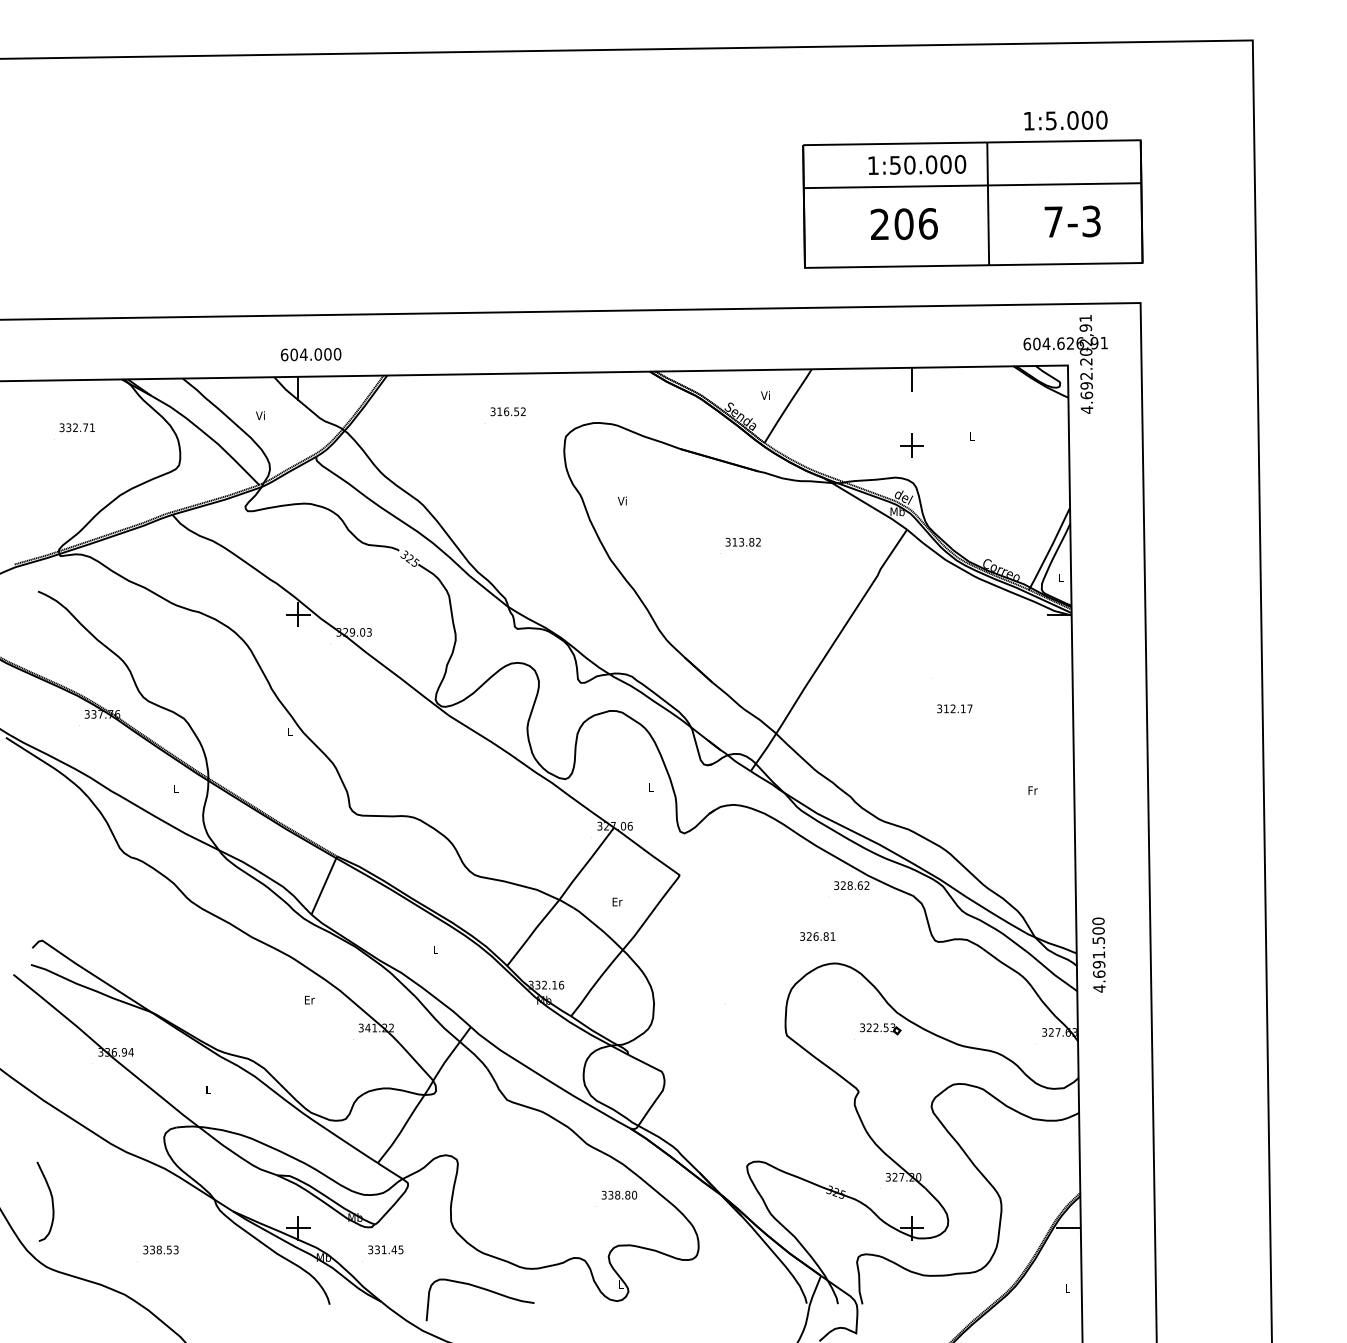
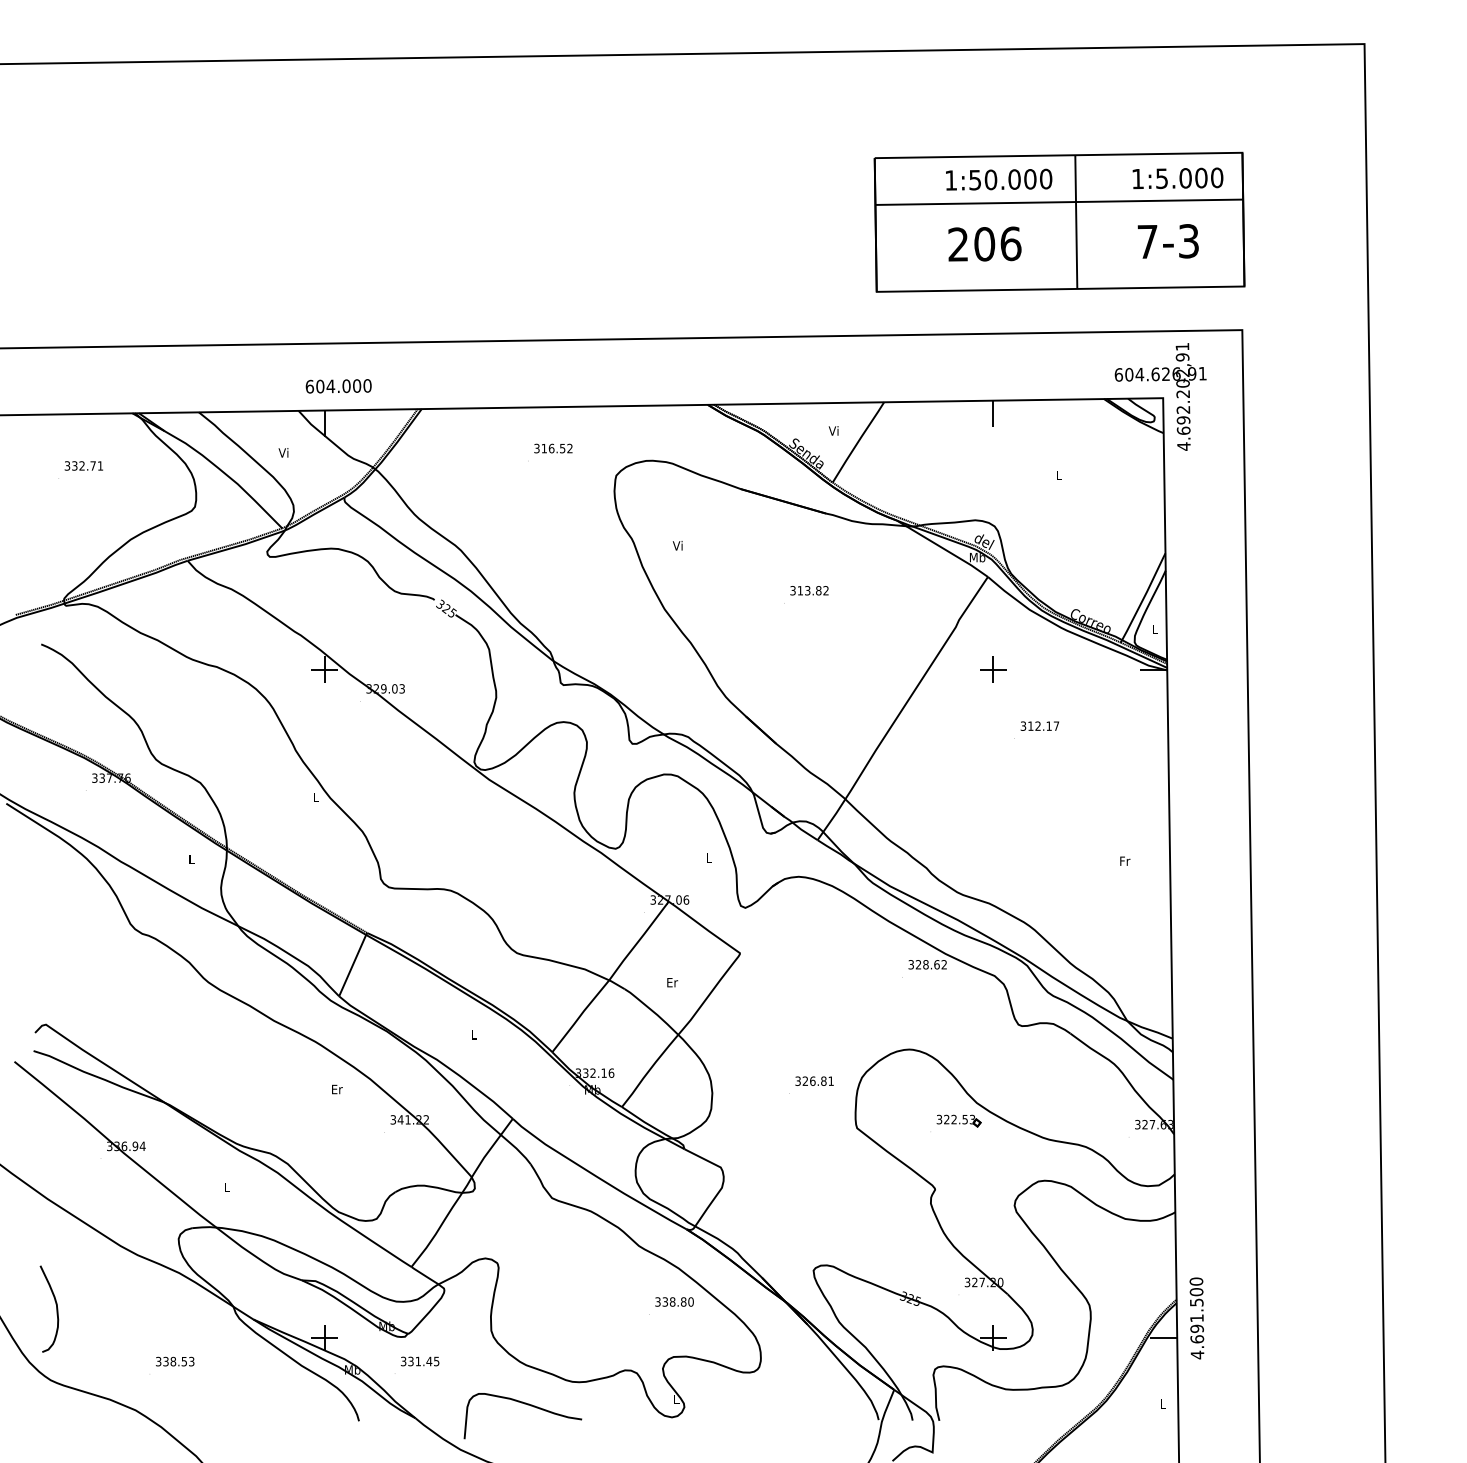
text: (1065, 120) -> (1177, 178), moved
part: (912, 445) -> (993, 669), moved
text: (954, 708) -> (1039, 725), moved
text: (817, 935) -> (814, 1080), moved
text: (1098, 955) -> (1196, 1318), moved

